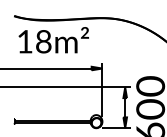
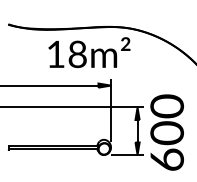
text: (53, 40) -> (89, 52), moved

